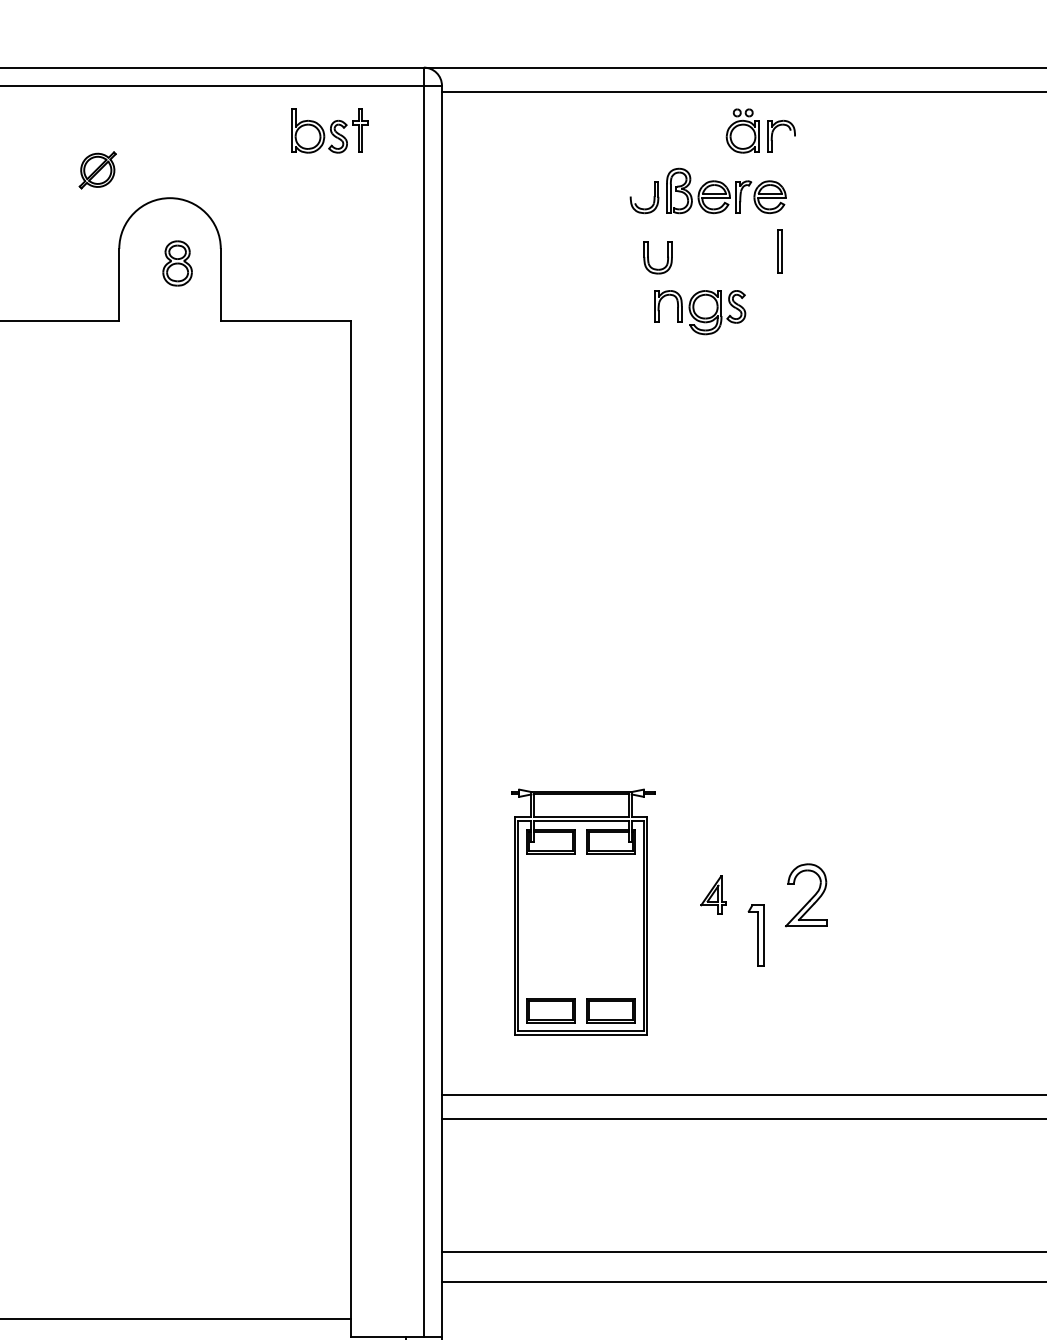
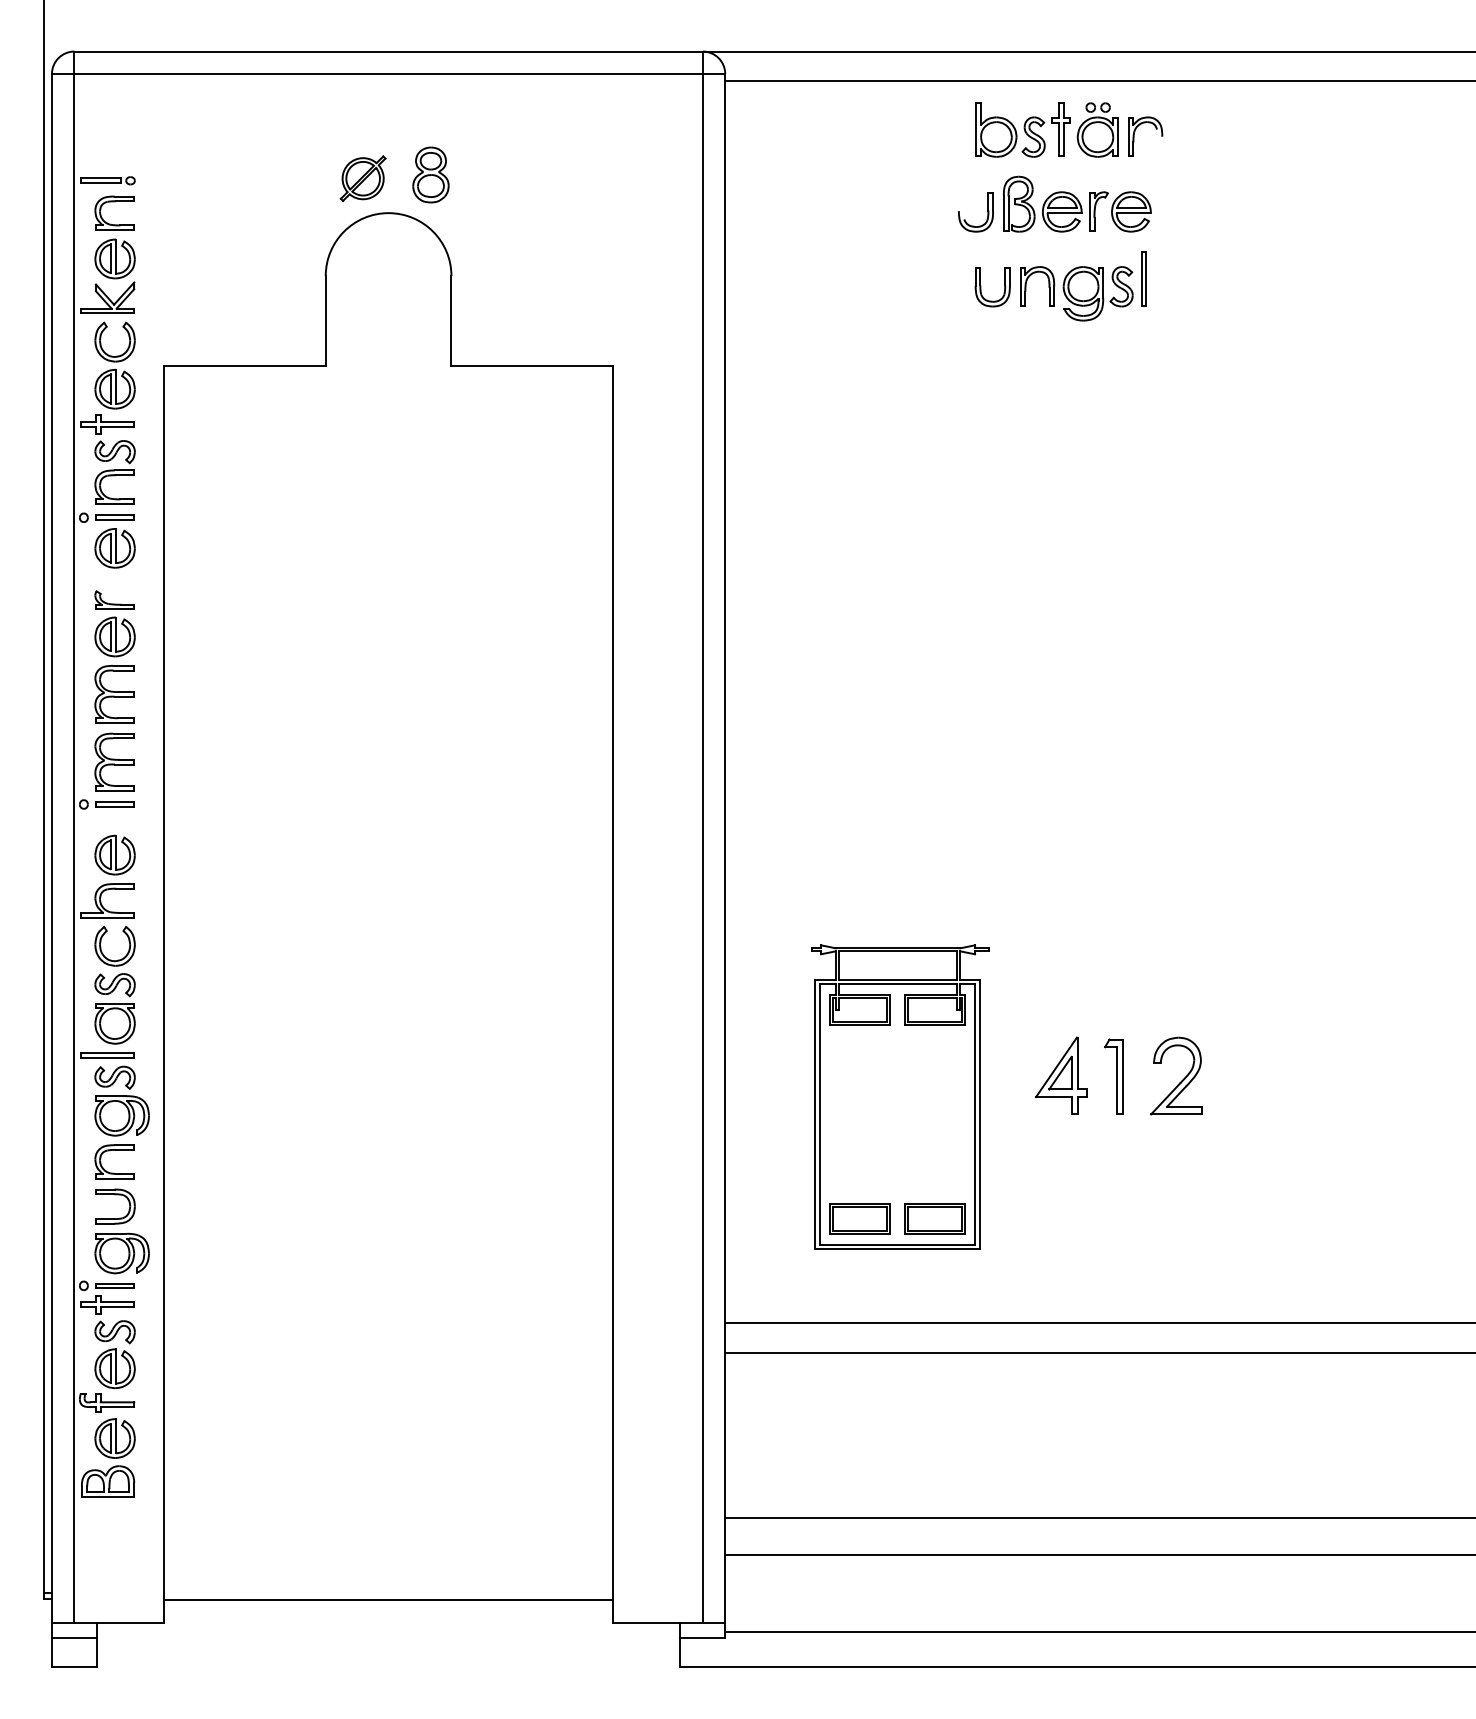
part: (329, 130) -> (1022, 129), moved
part: (97, 170) -> (362, 178), moved
part: (177, 263) -> (430, 174), moved
part: (699, 312) -> (1076, 293), moved
part: (713, 894) -> (1061, 1075), size x1.67
part: (755, 935) -> (1113, 1076), moved

